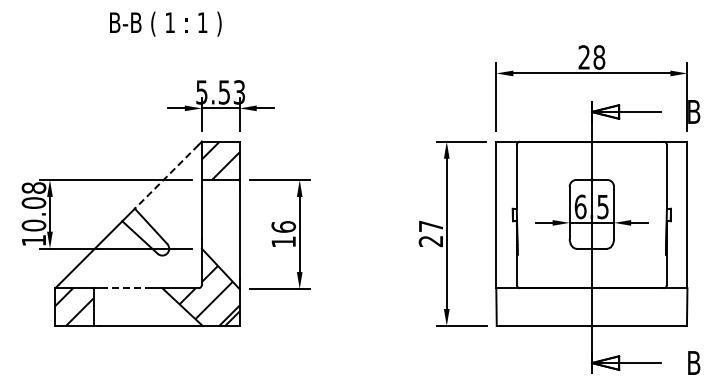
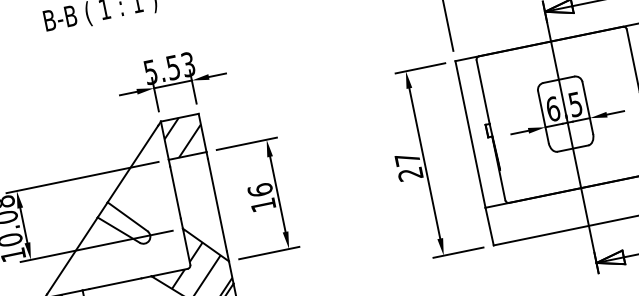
line: (166, 176) -> (132, 163), dashed -> solid
line: (126, 288) -> (115, 283), dashed -> solid

